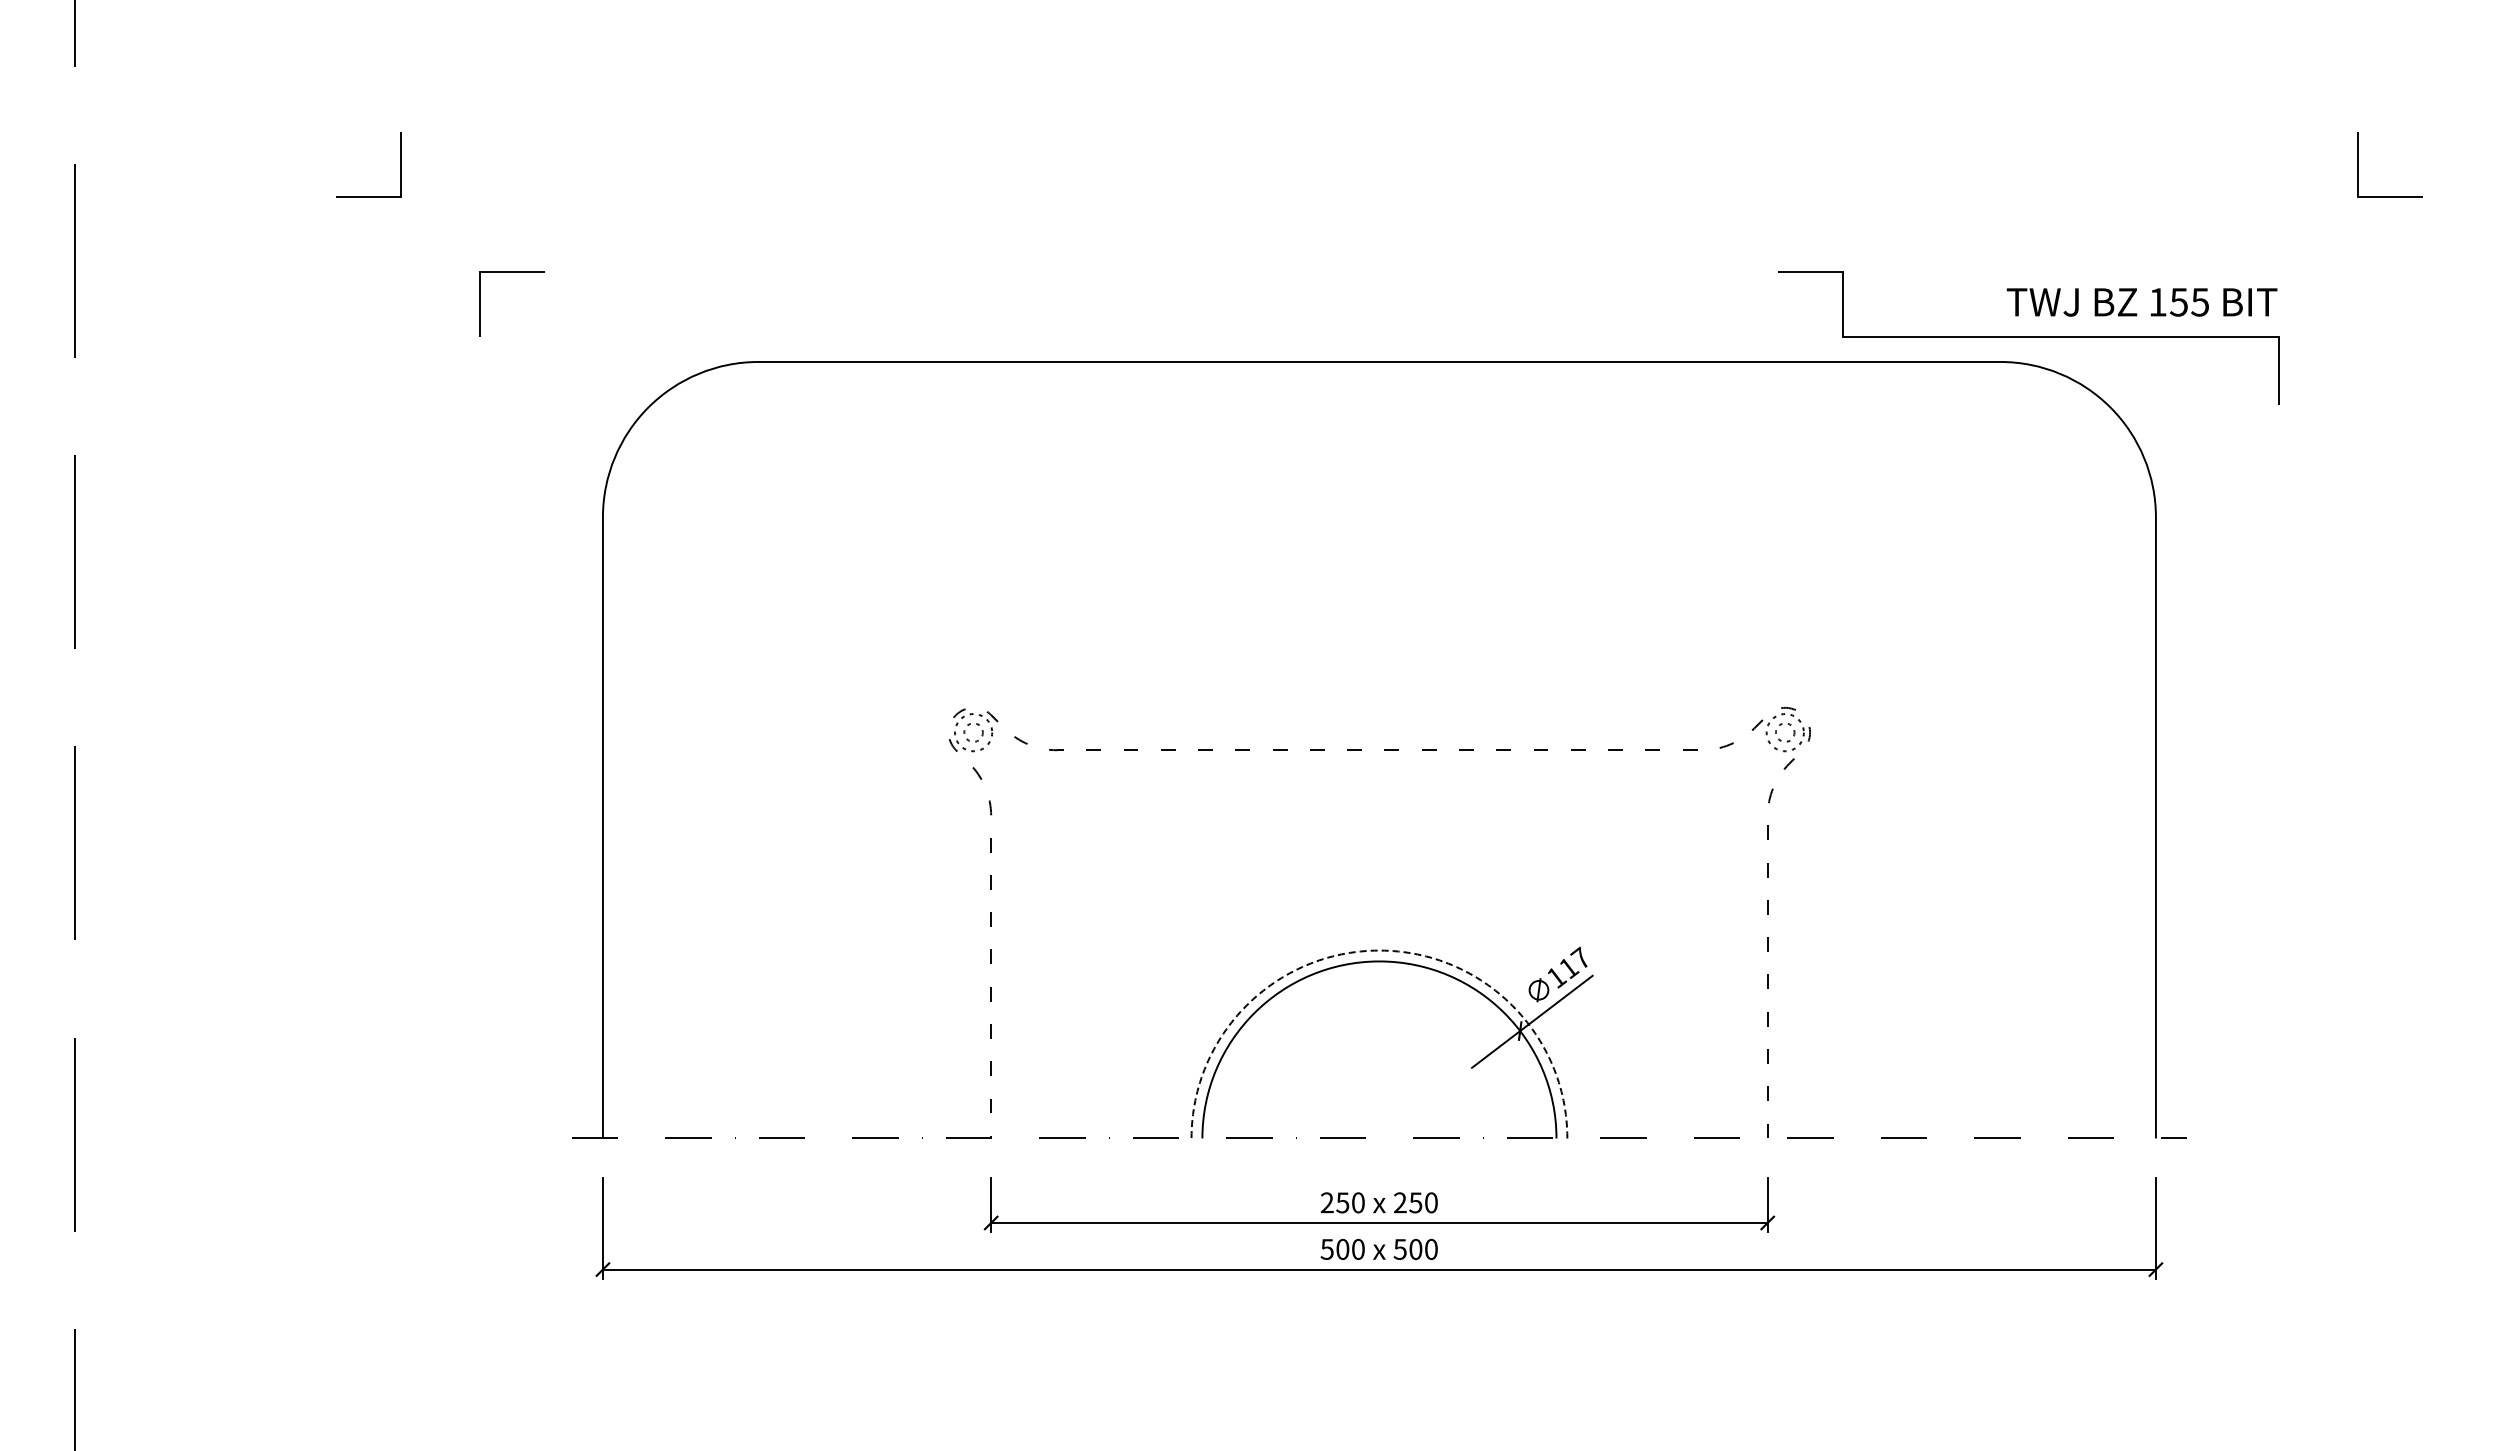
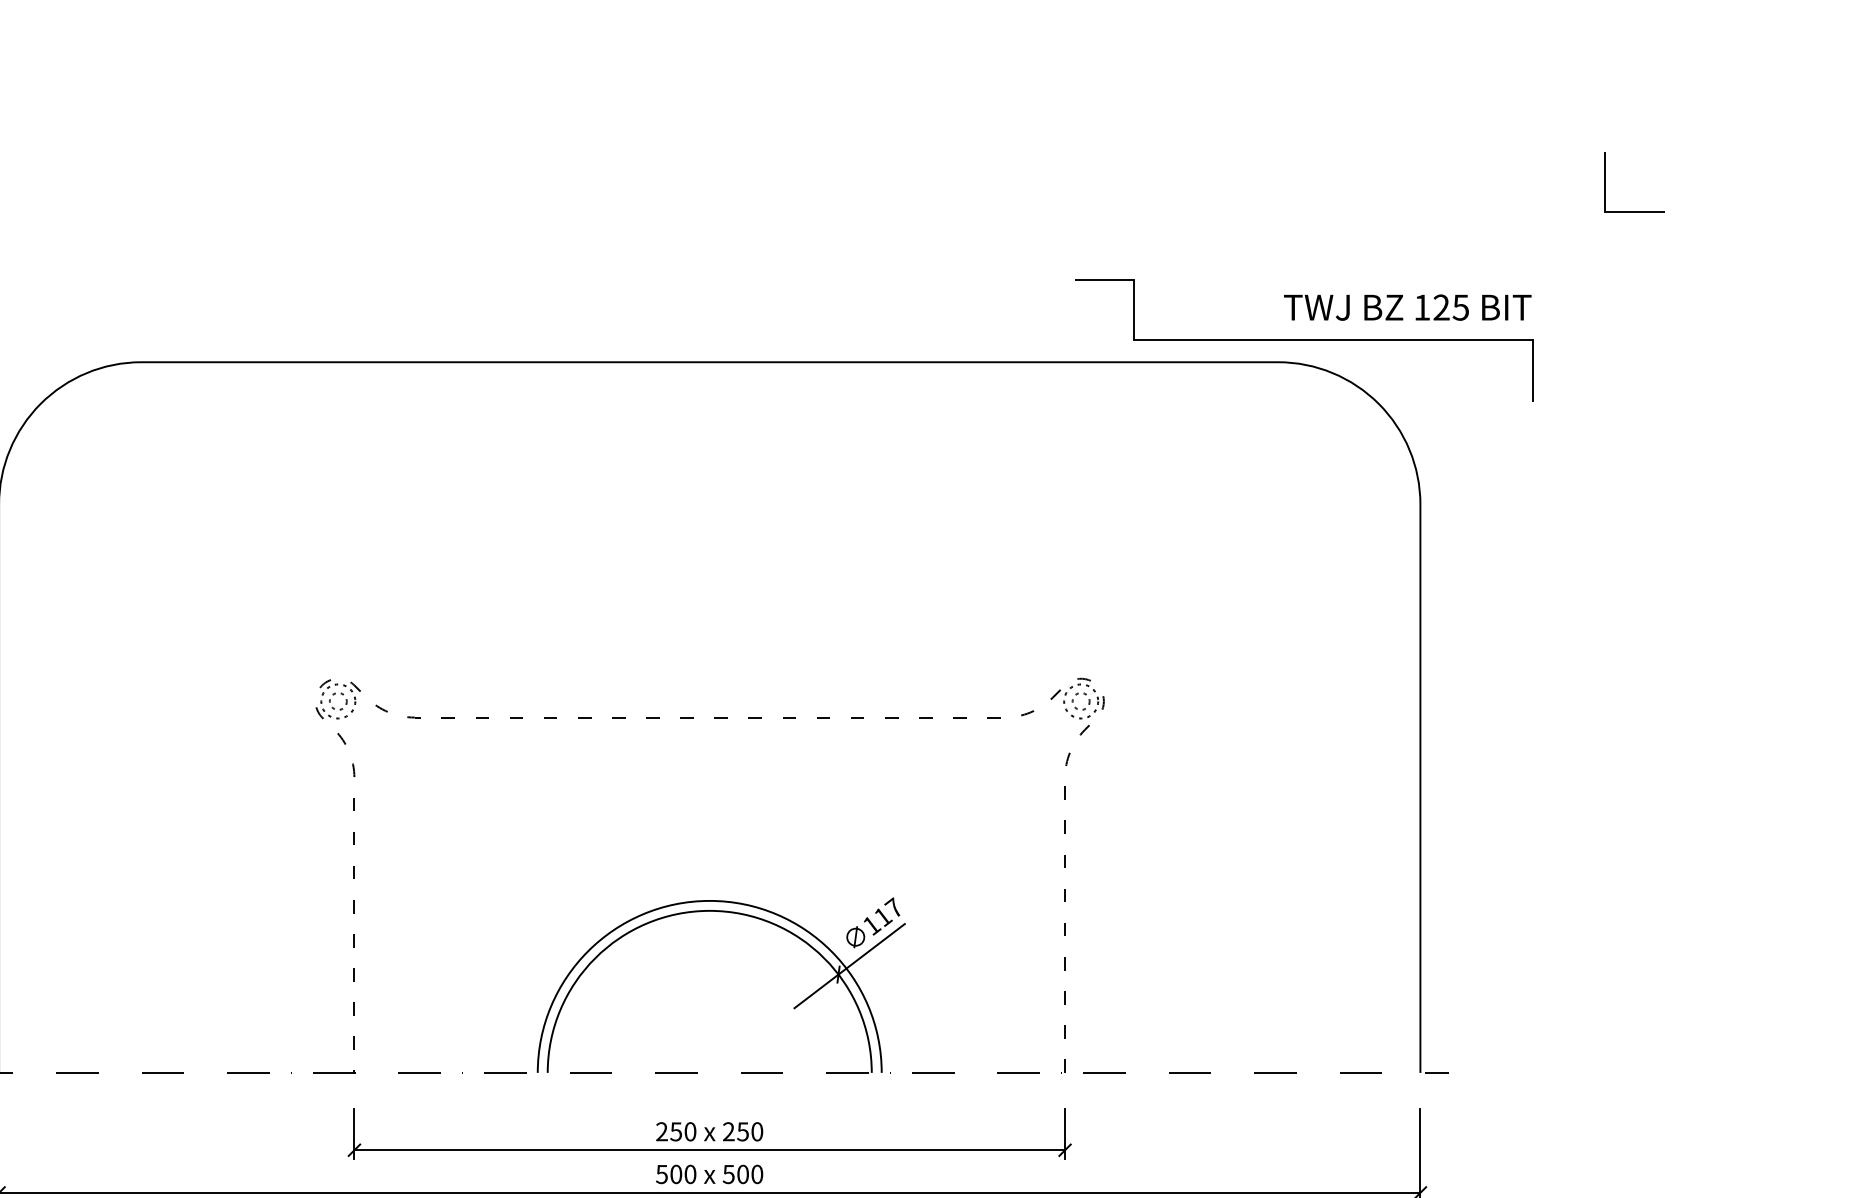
text: (2178, 301) -> (1441, 306), 155 -> 125
arc: (1379, 950) -> (709, 900), dashed -> solid

